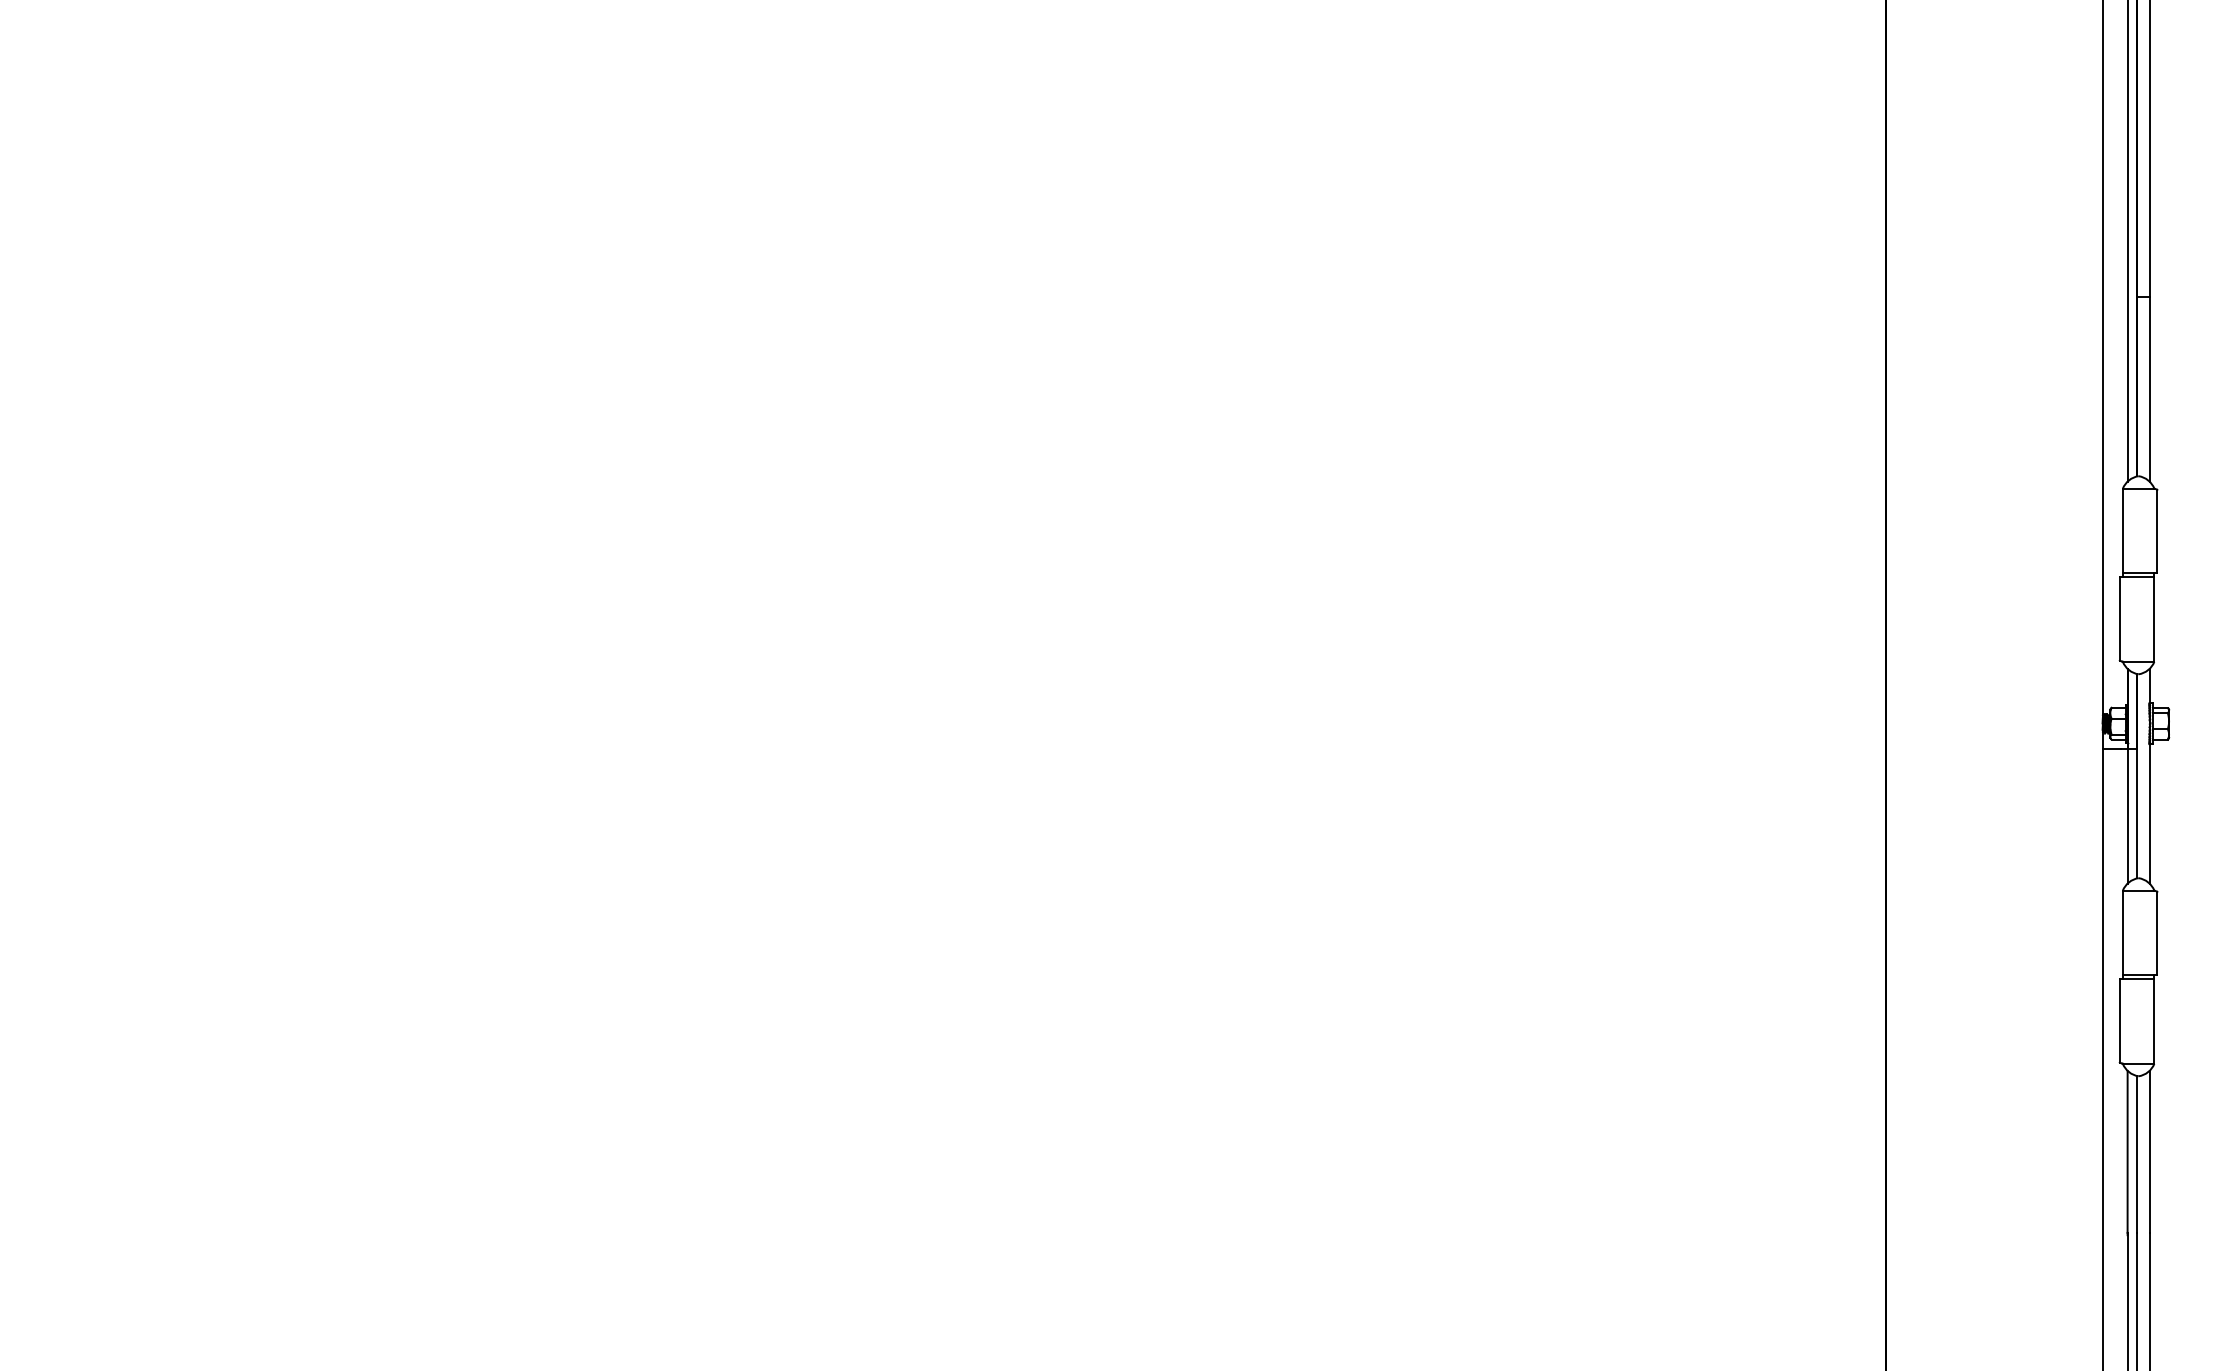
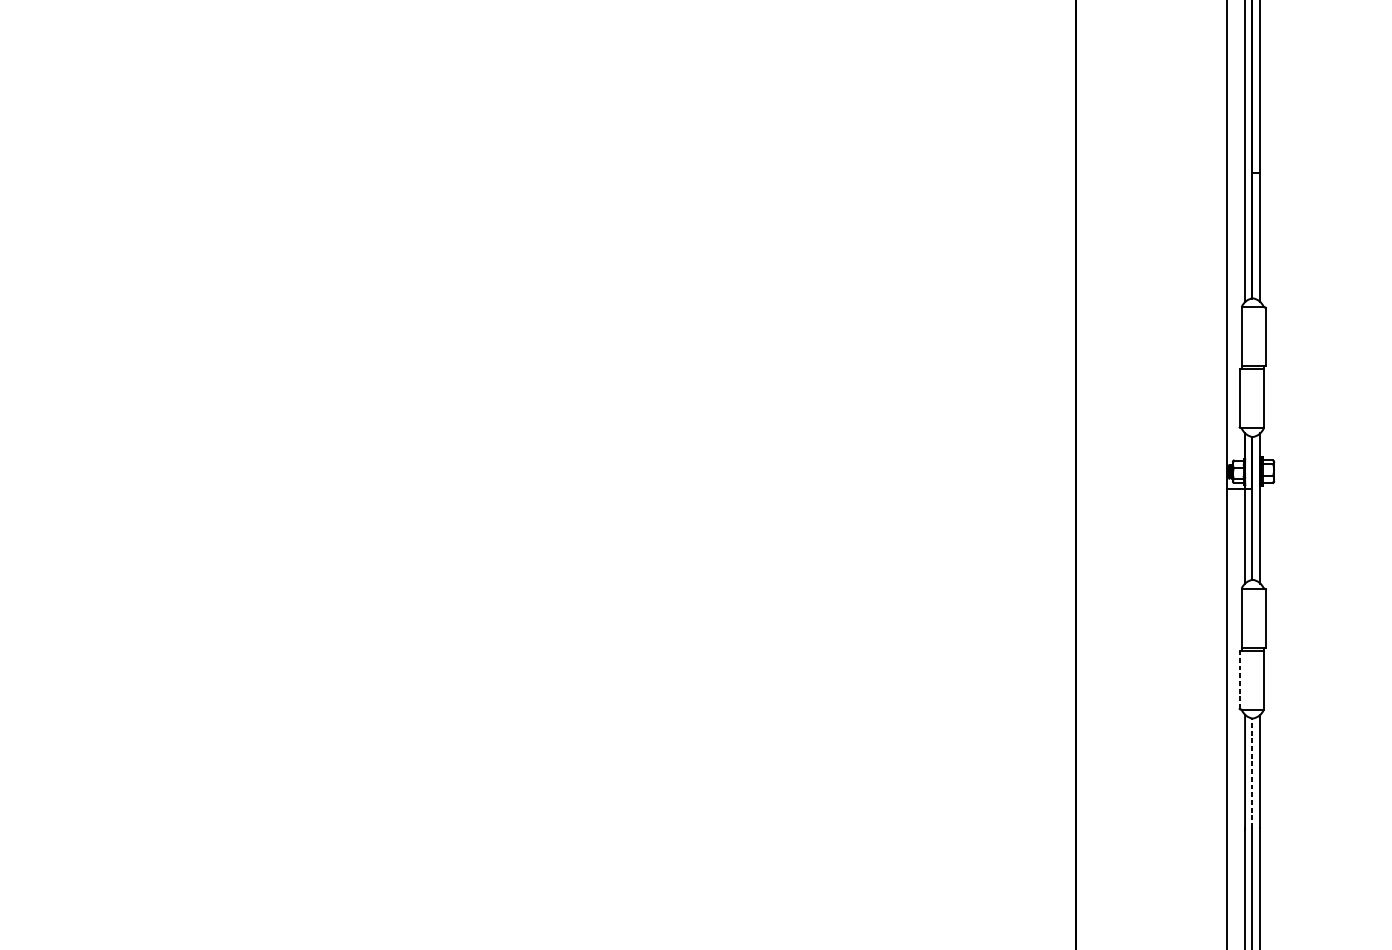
line: (2119, 1020) -> (1239, 679), solid -> dashed
line: (2137, 1153) -> (1251, 772), solid -> dashed

